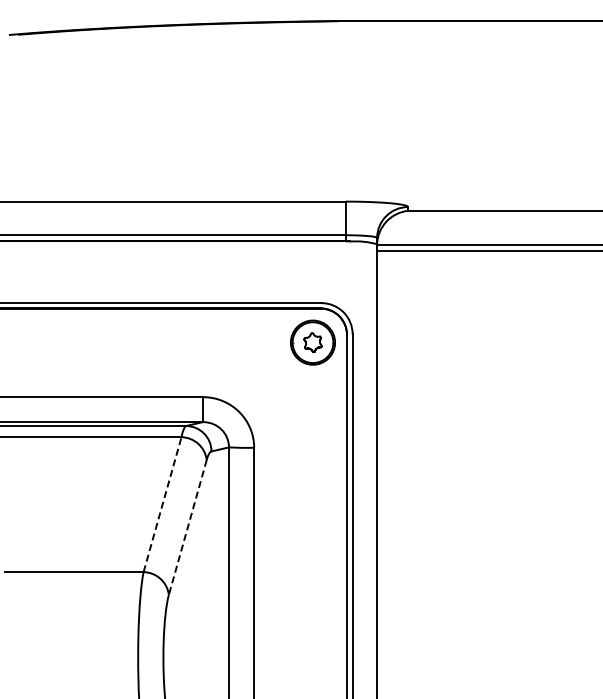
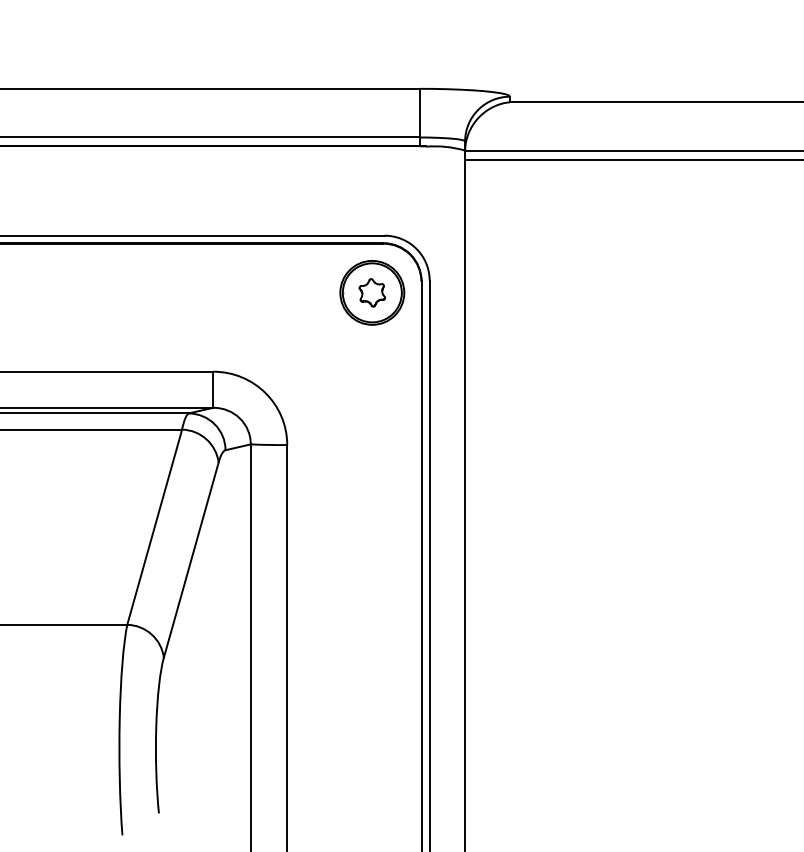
line: (162, 504) -> (154, 526), dashed -> solid
line: (187, 527) -> (190, 560), dashed -> solid

